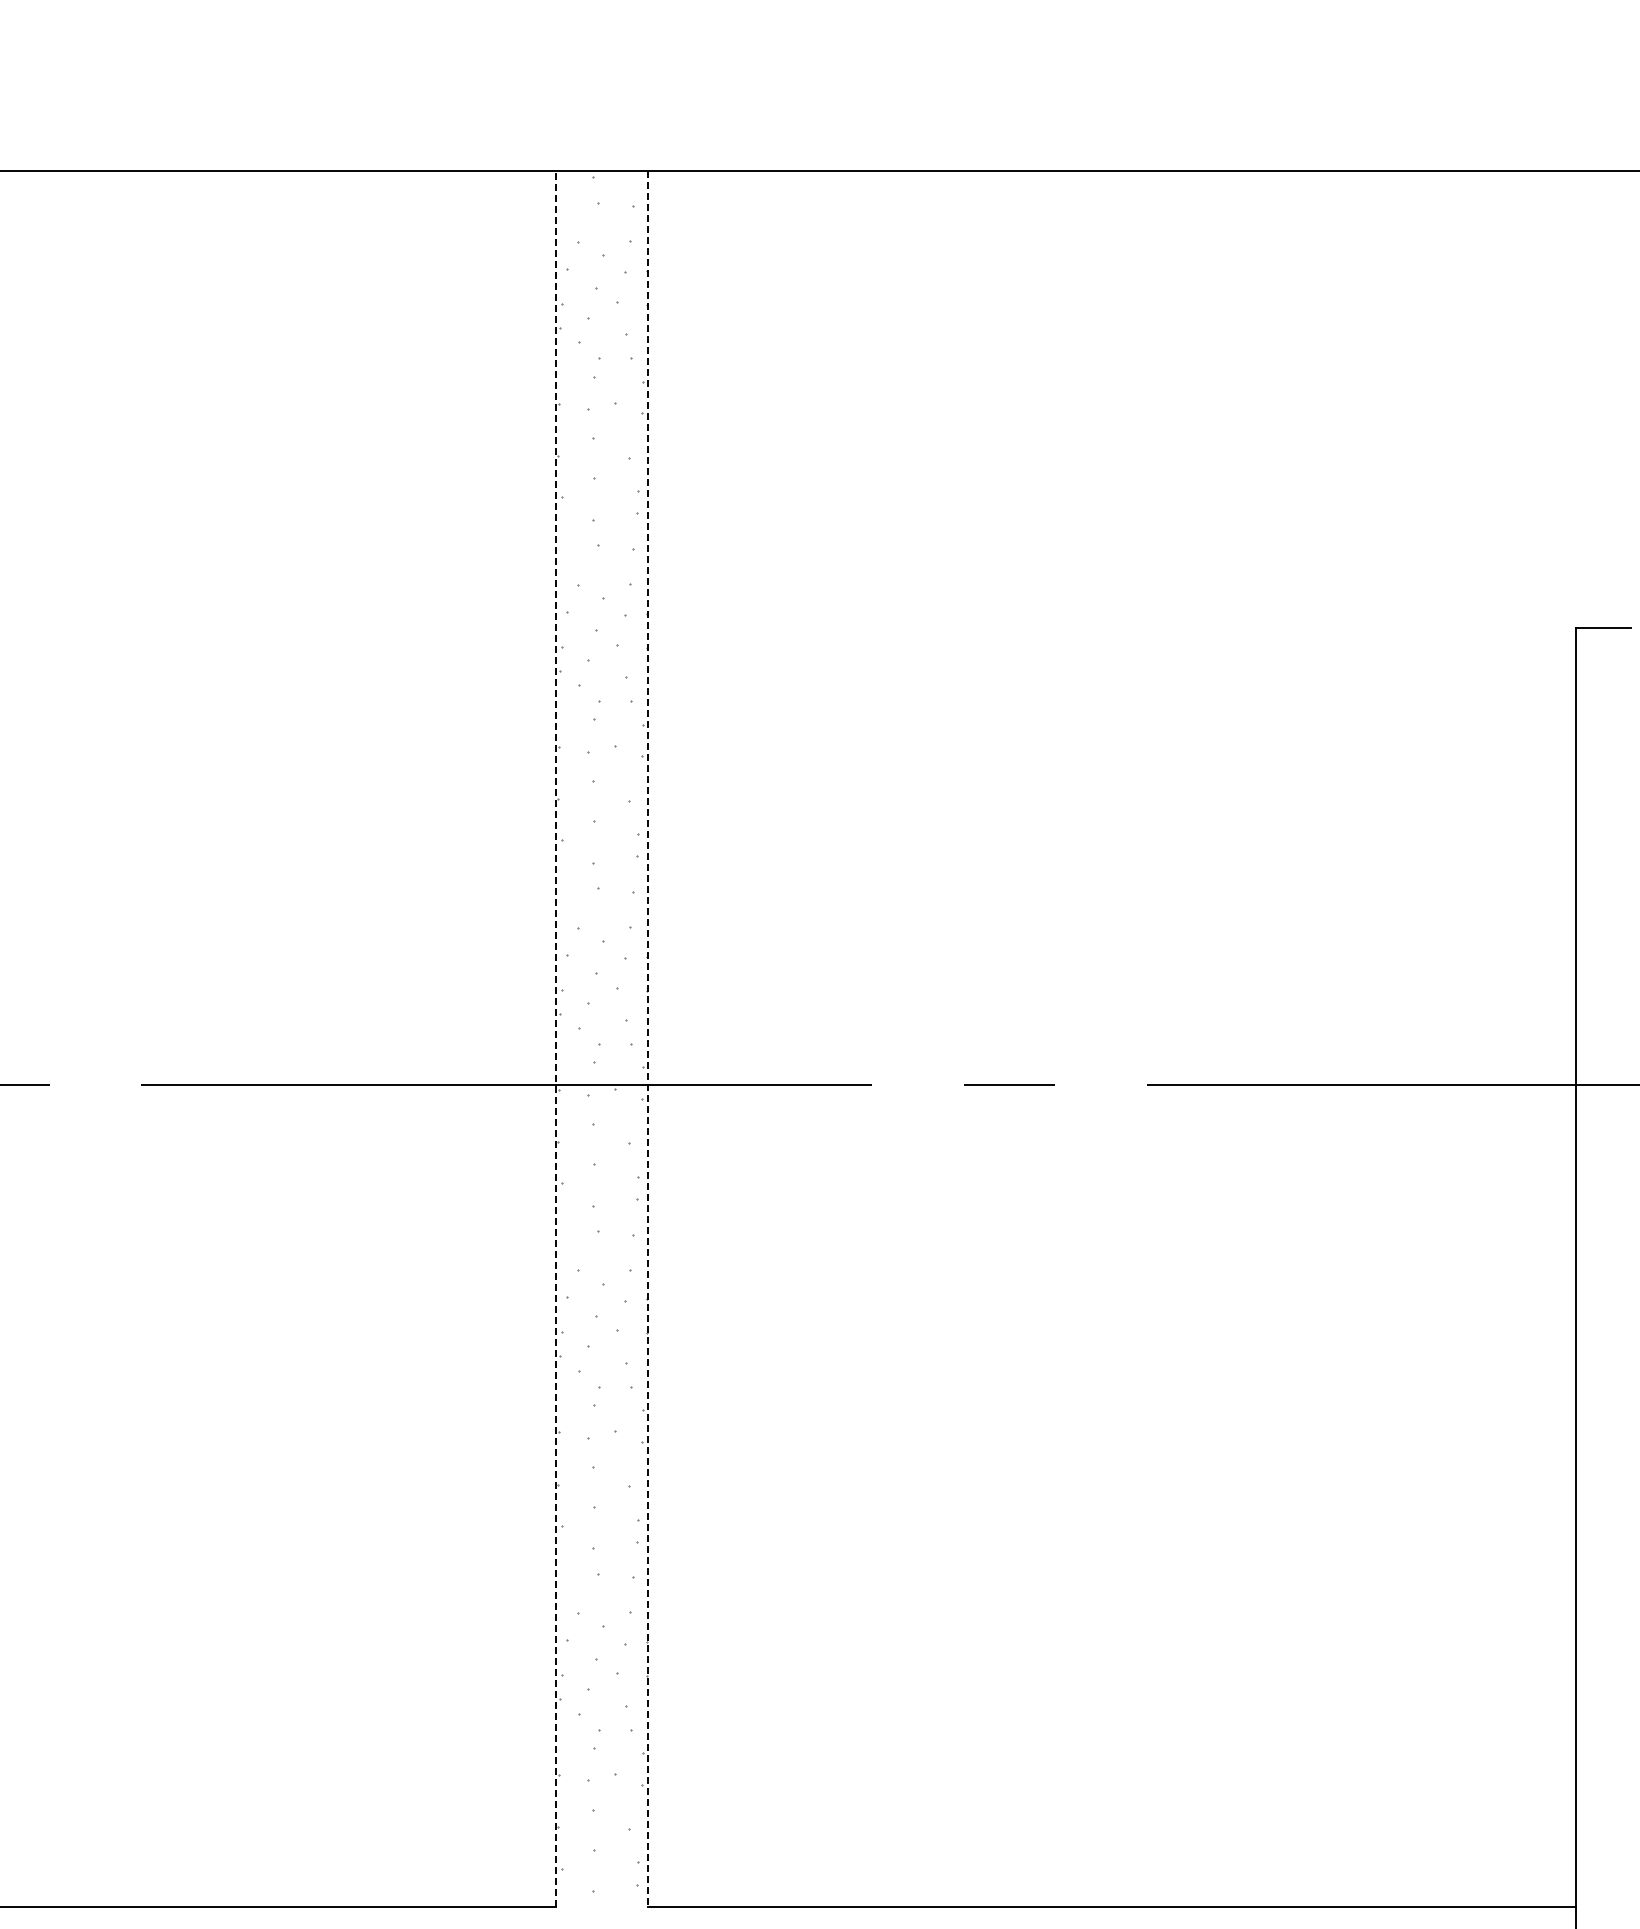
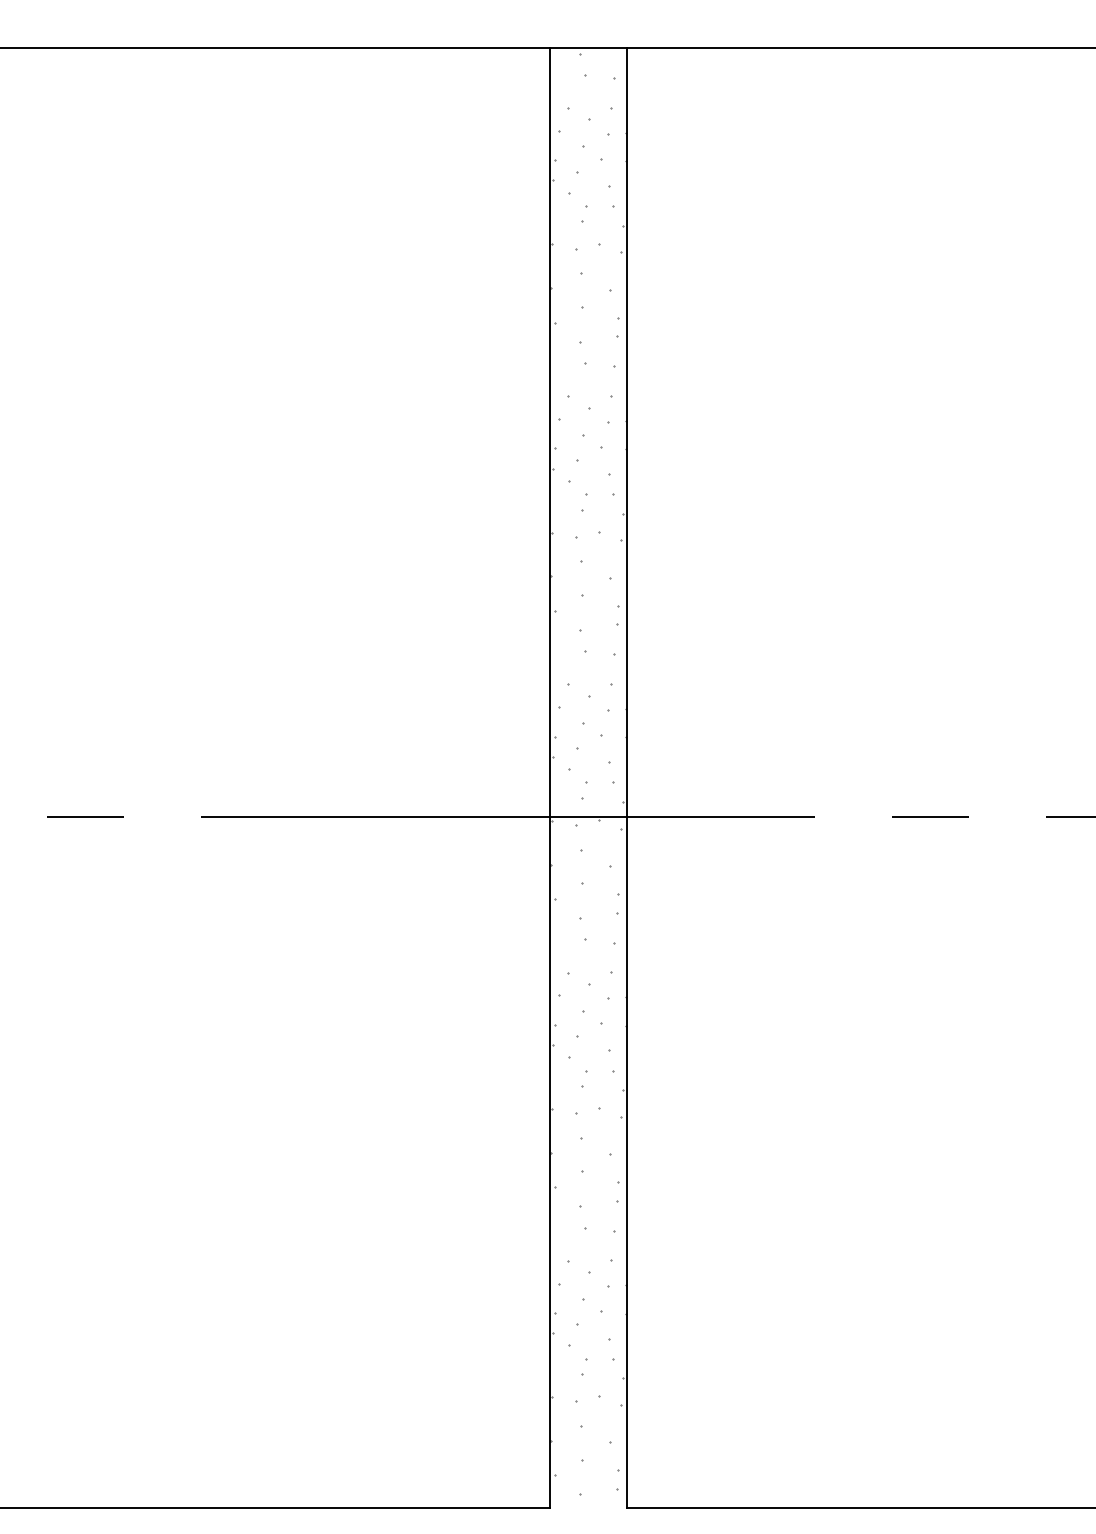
line: (556, 1038) -> (549, 777), dashed -> solid
line: (647, 1039) -> (626, 778), dashed -> solid

